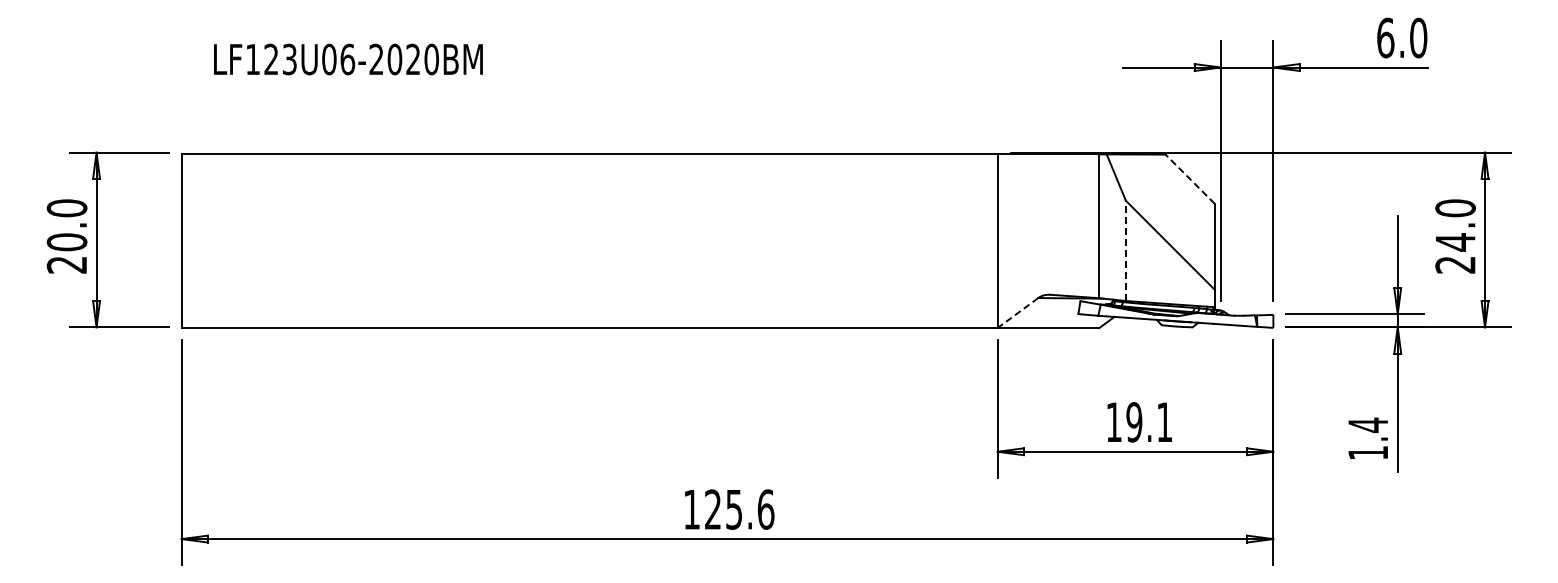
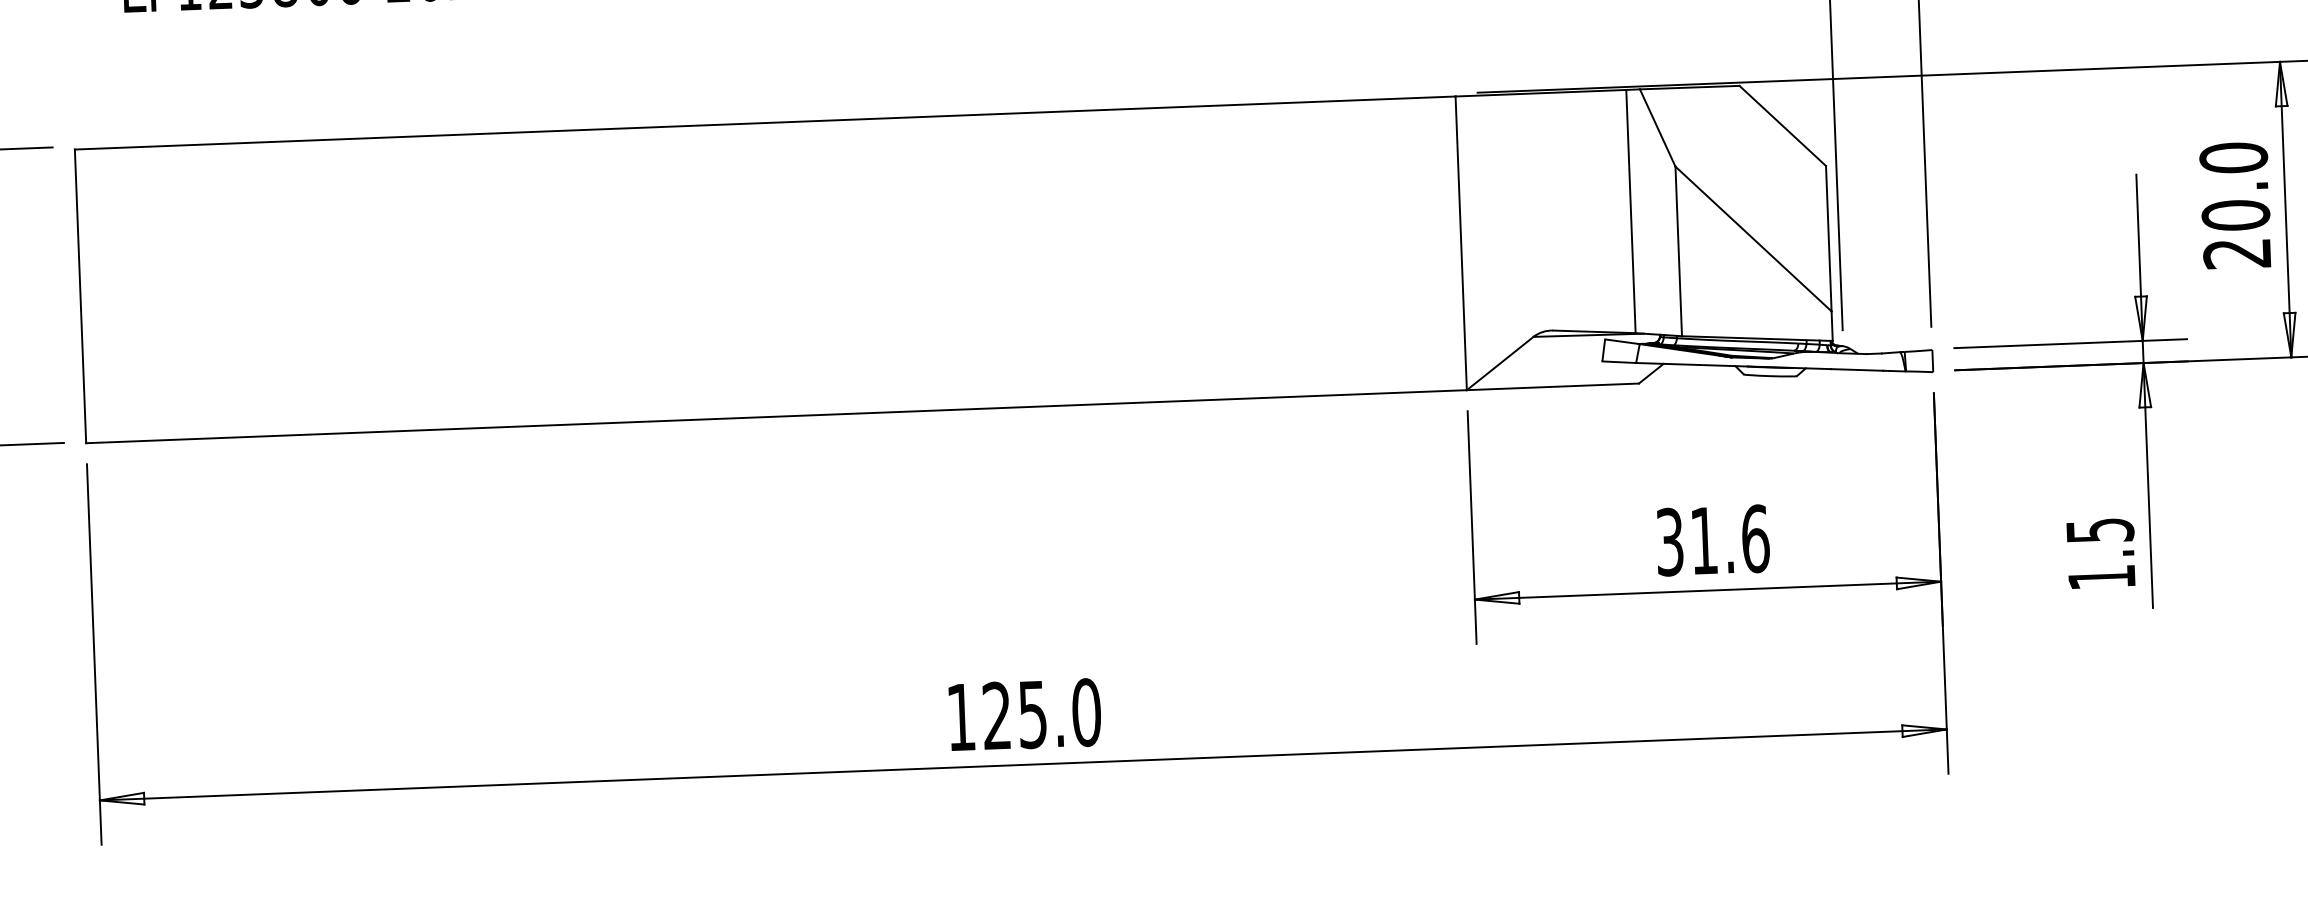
line: (1190, 179) -> (1783, 126), dashed -> solid
text: (1455, 242) -> (2235, 215), 24.0 -> 20.0
line: (1125, 250) -> (1677, 250), dashed -> solid
line: (1017, 313) -> (1499, 364), dashed -> solid
text: (1139, 422) -> (1712, 540), 19.1 -> 31.6
text: (1368, 424) -> (2100, 529), 1.4 -> 1.5
text: (765, 509) -> (1085, 712), 125.6 -> 125.0

